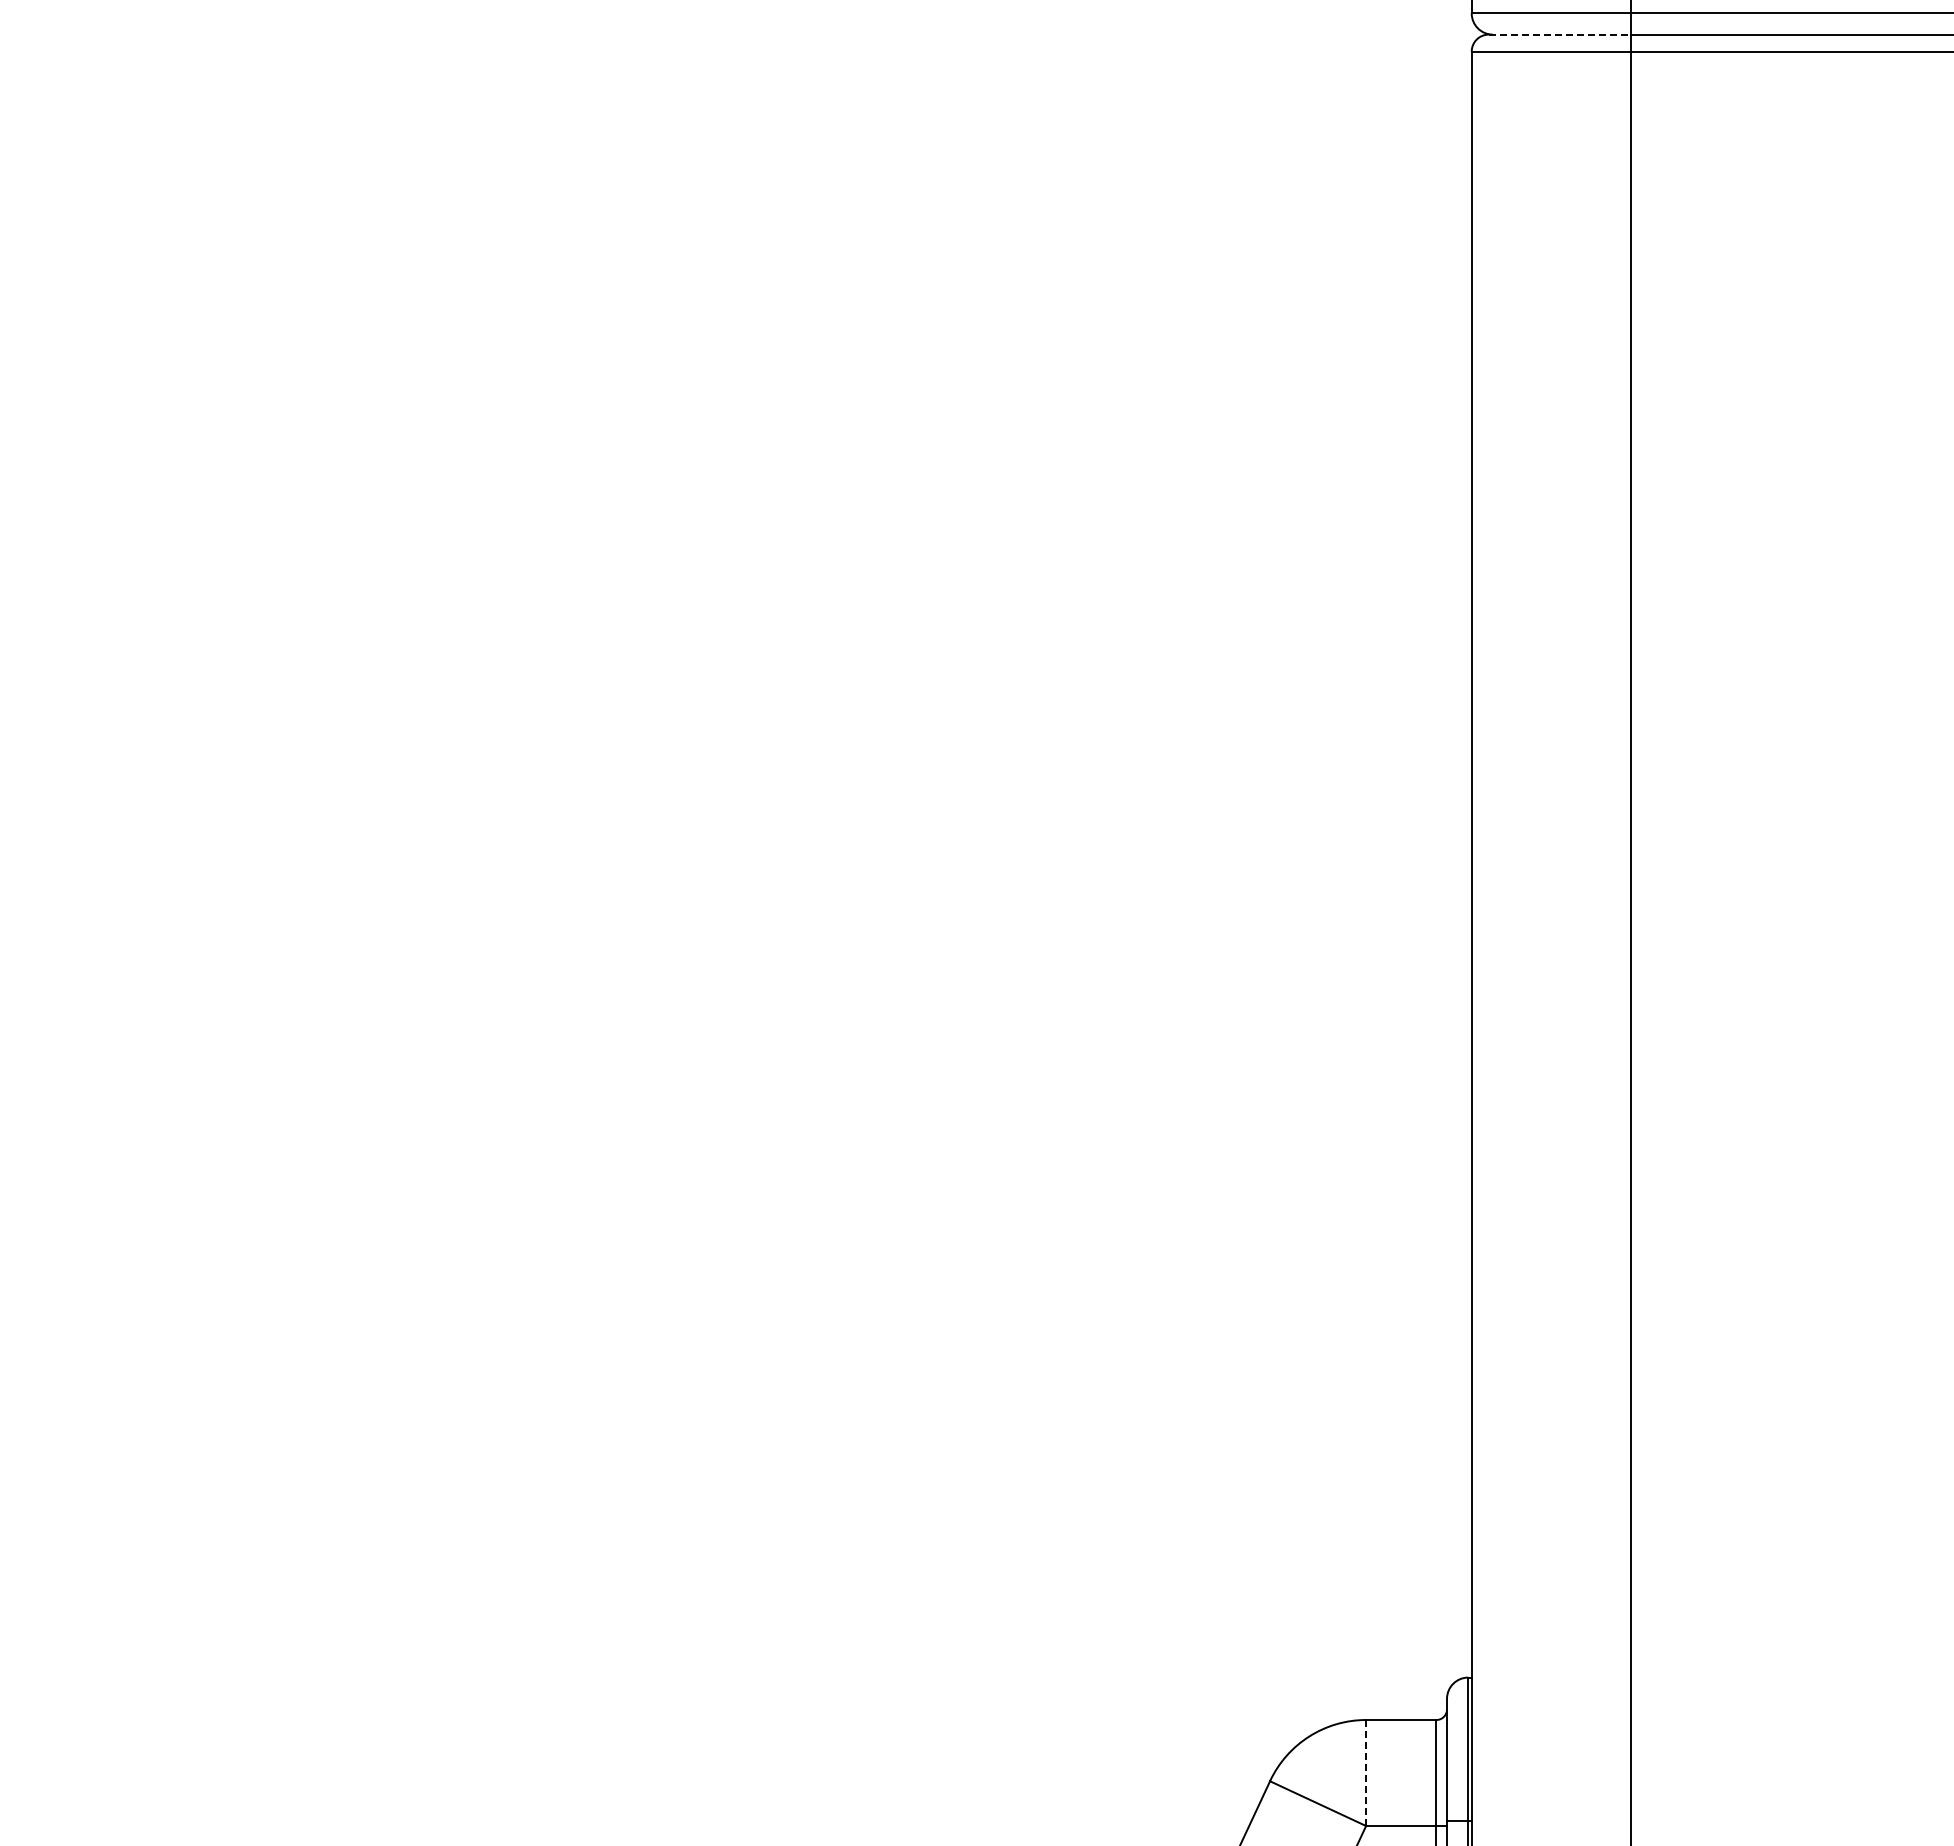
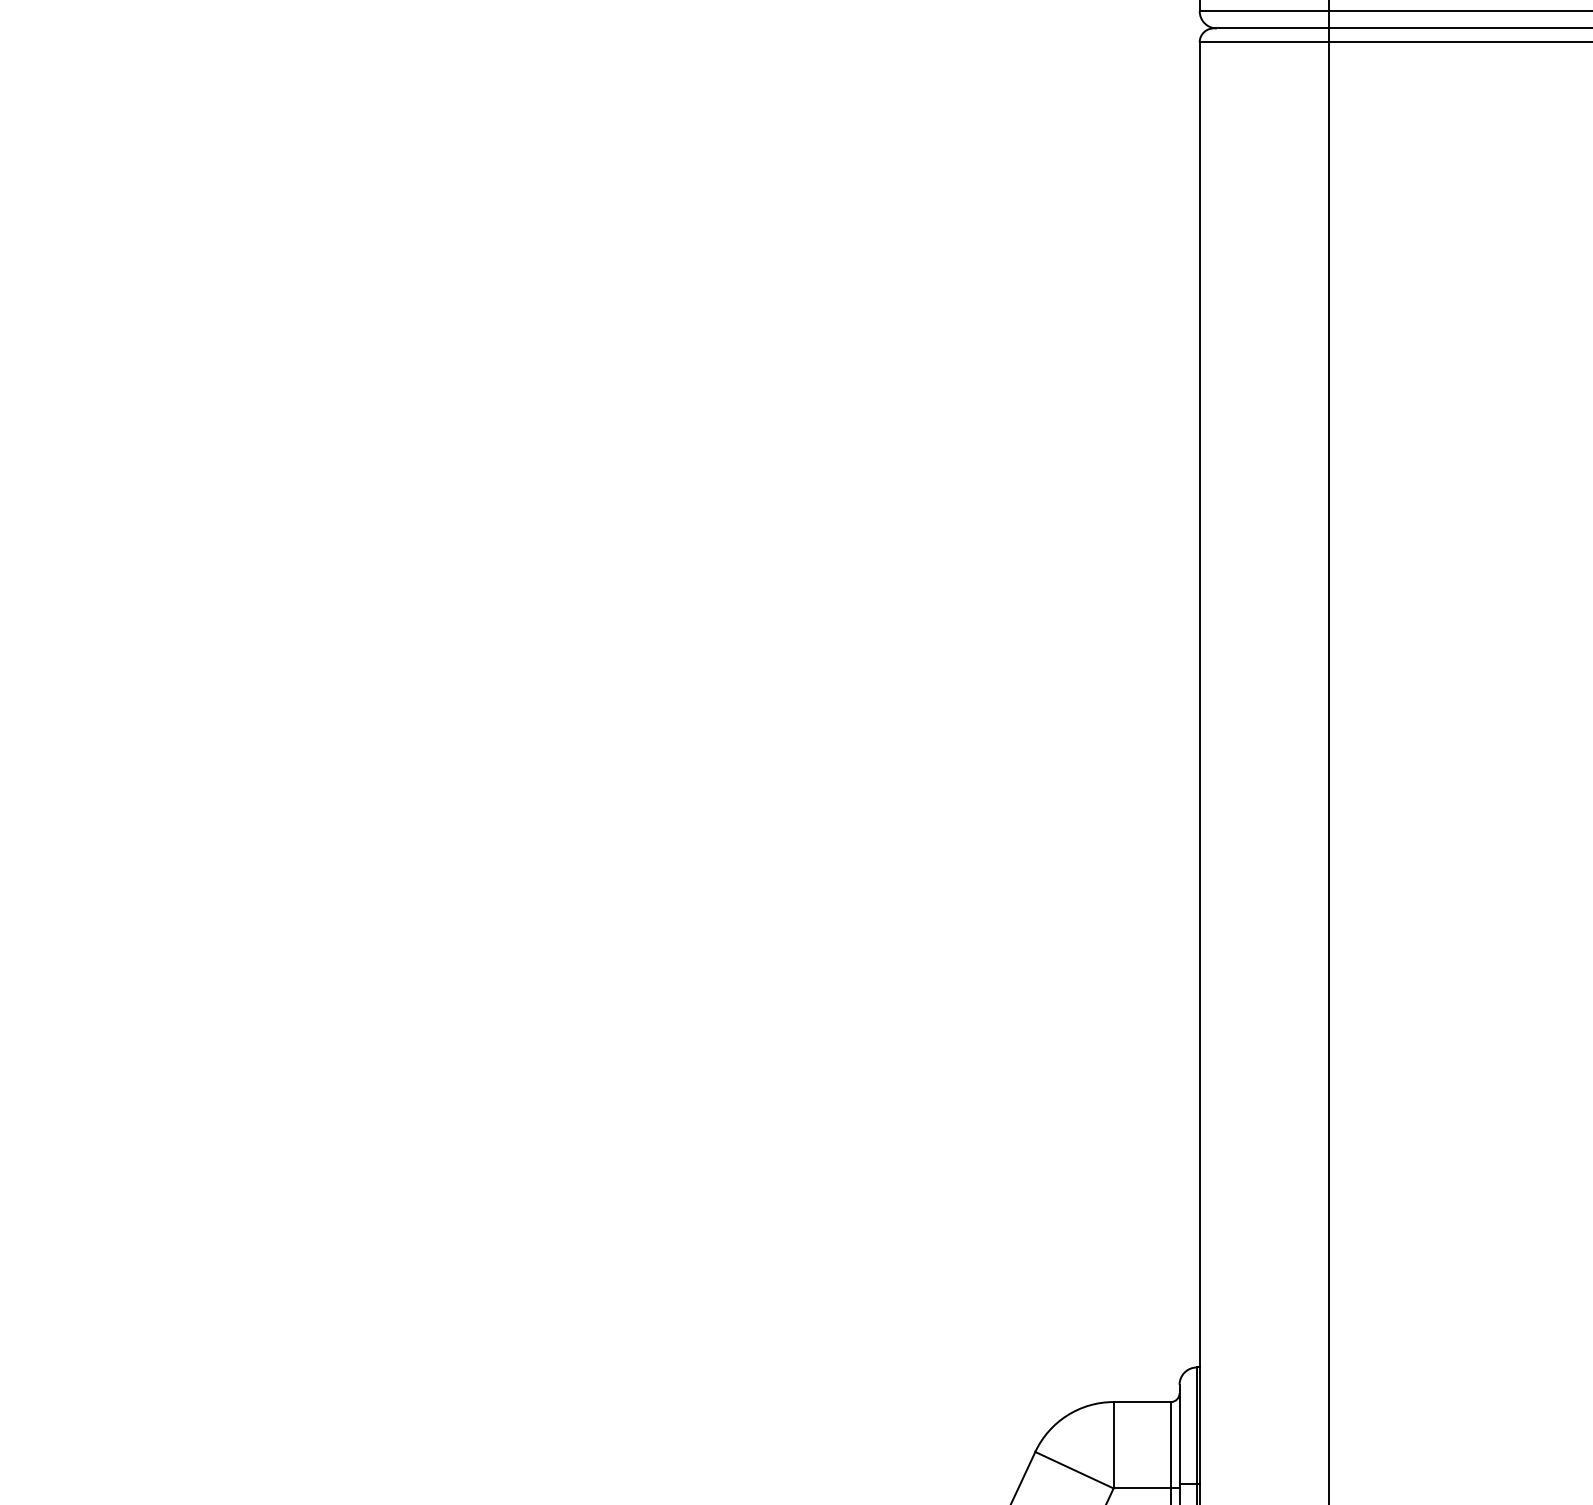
line: (1560, 34) -> (1272, 28), dashed -> solid
line: (1366, 1772) -> (1113, 1444), dashed -> solid

